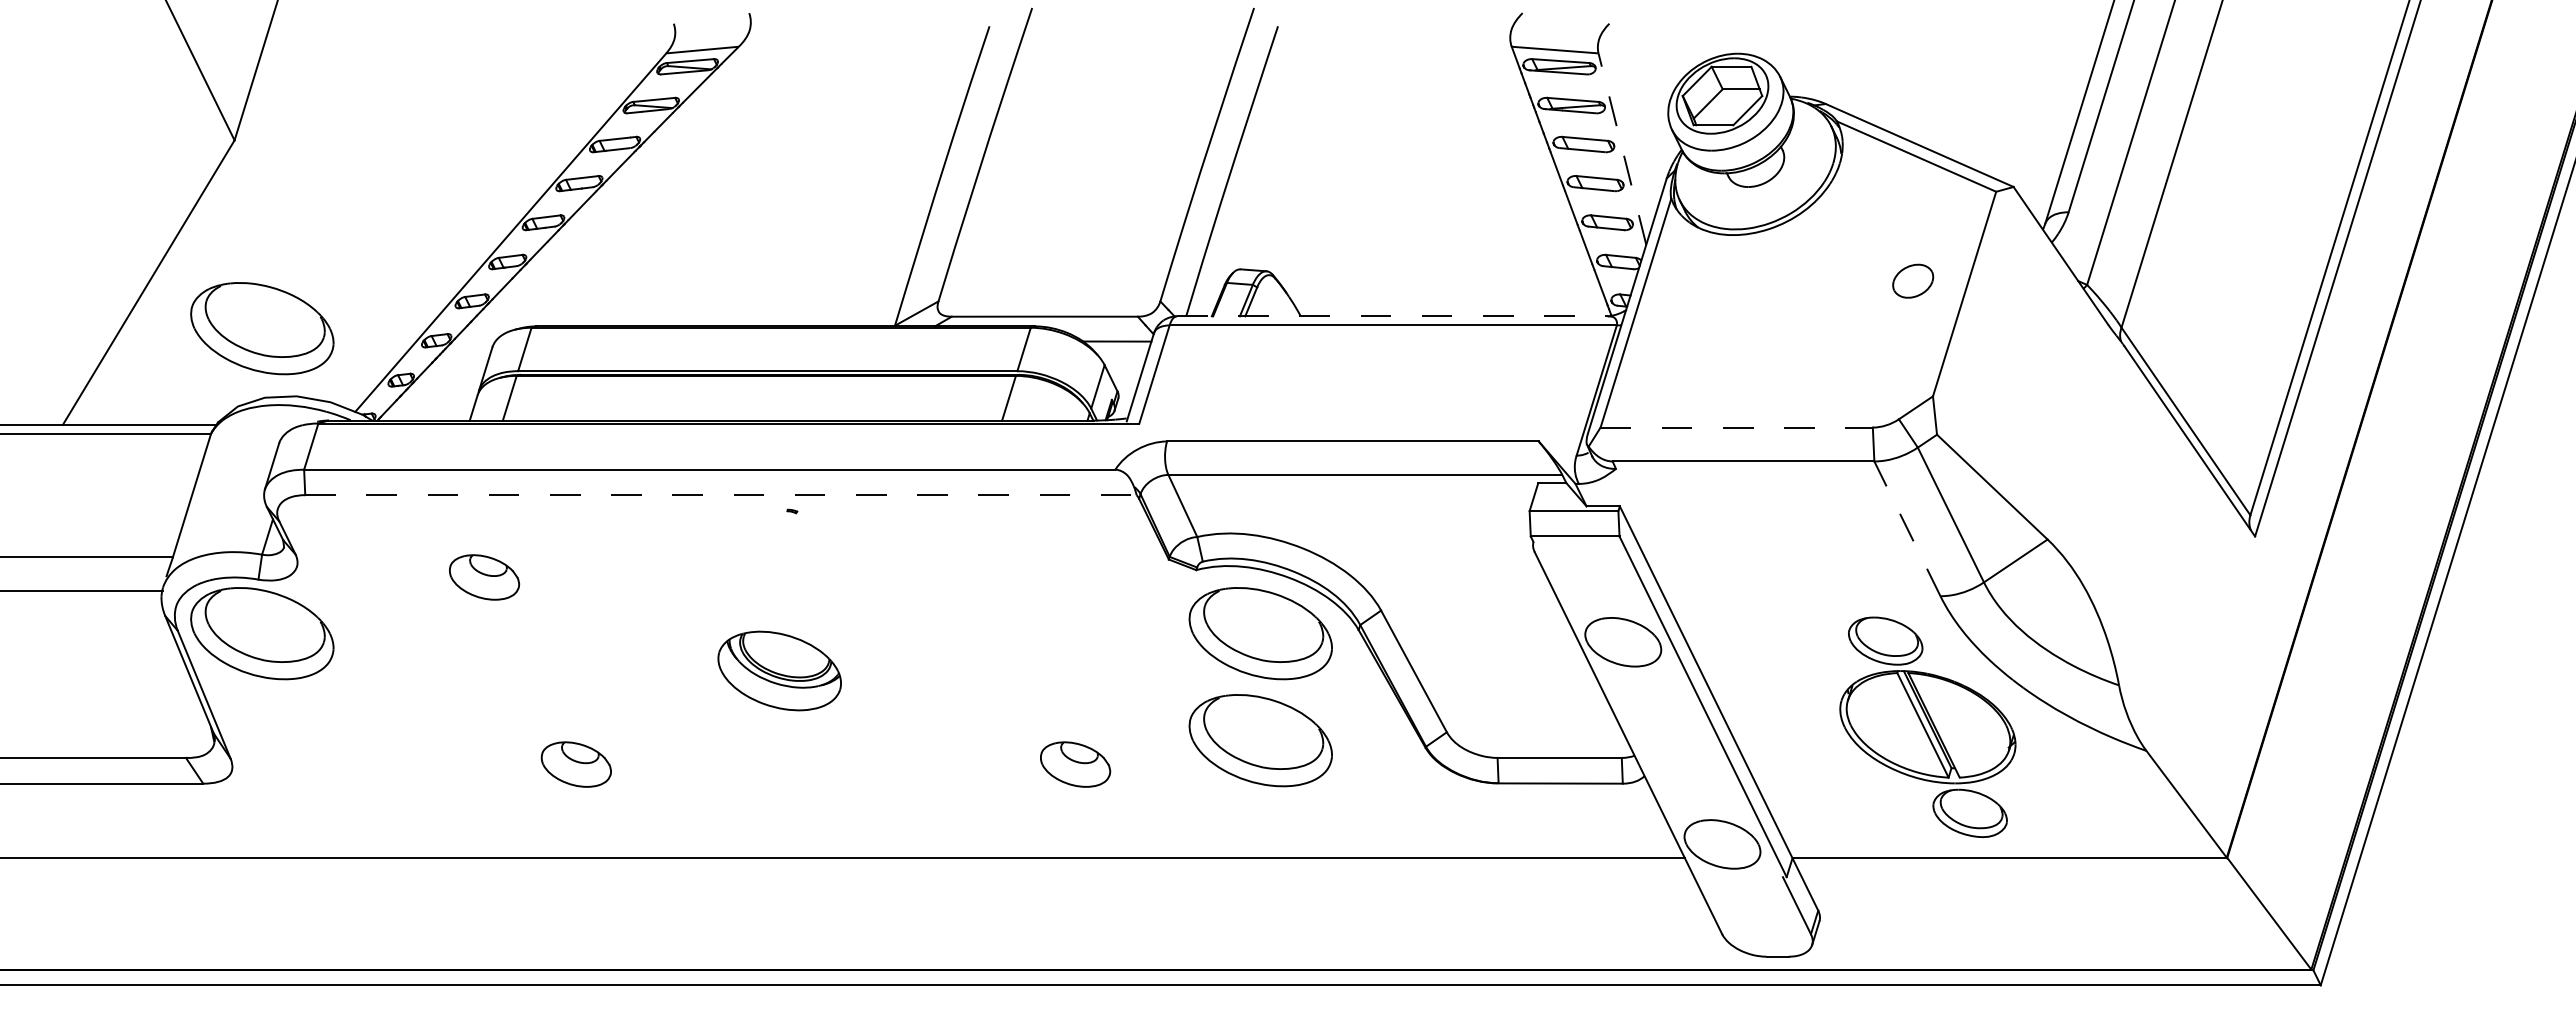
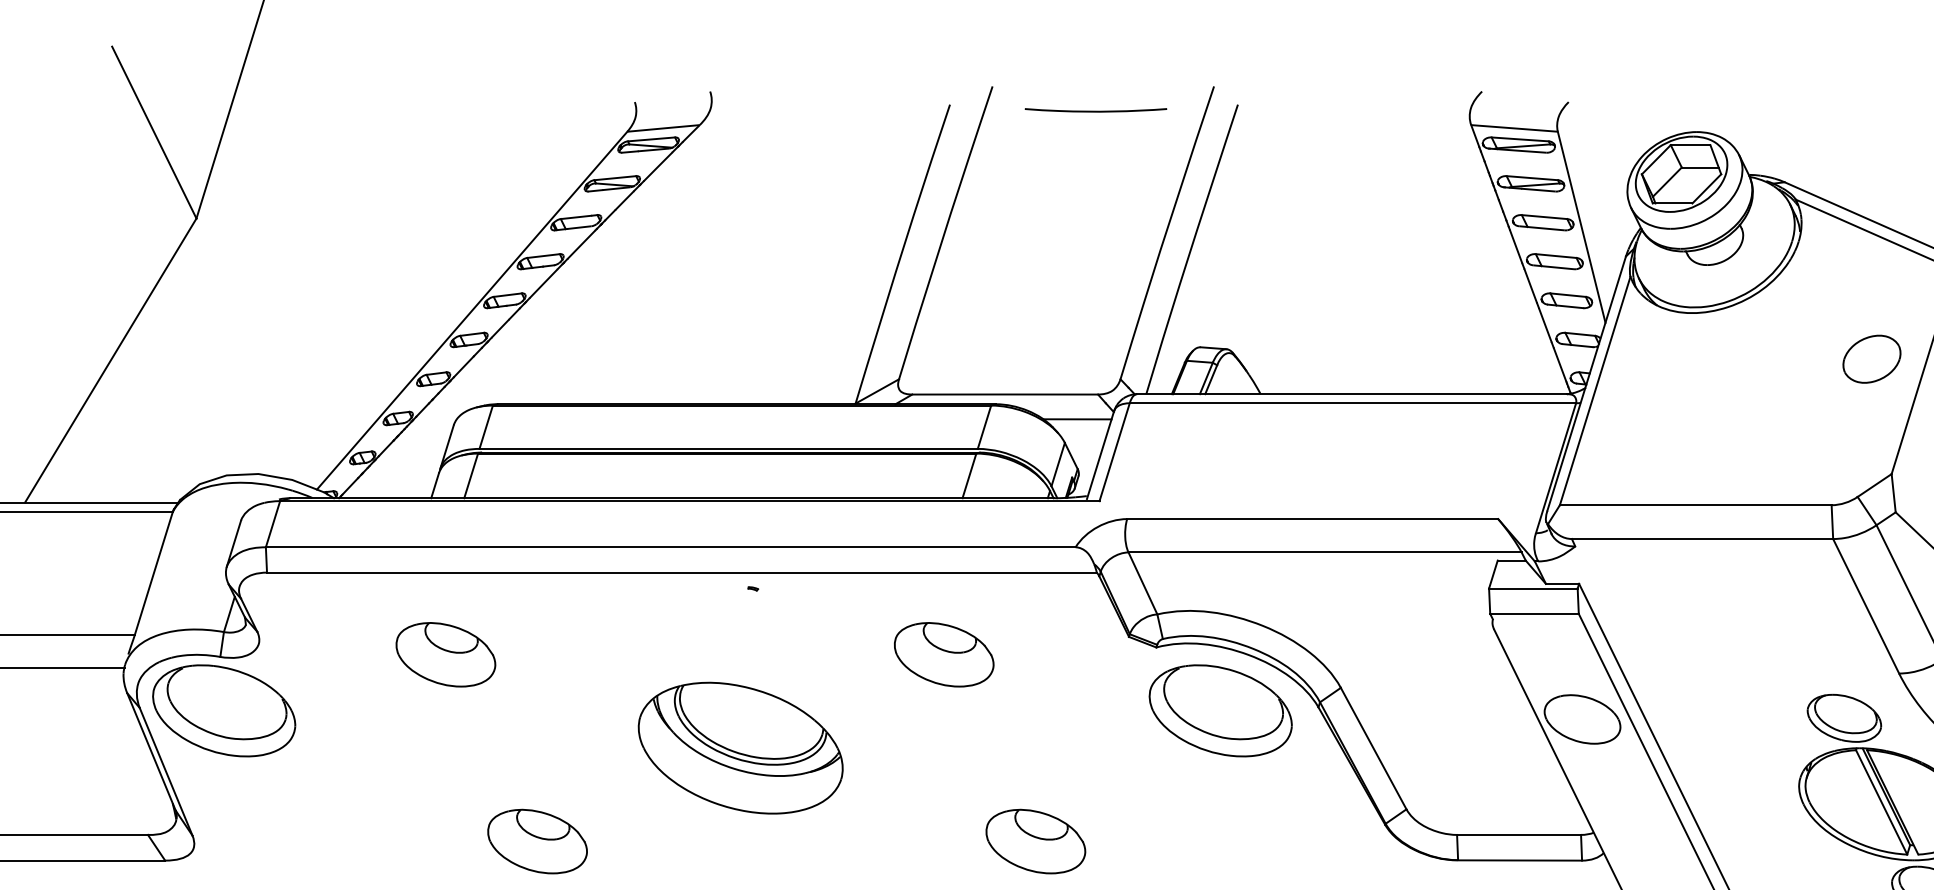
curve: (1135, 32) -> (1095, 110), added
line: (1622, 149) -> (1581, 227), dashed -> solid
part: (1912, 280) -> (1871, 358), size x1.43
line: (1392, 316) -> (1352, 394), dashed -> solid
part: (262, 328) -> (224, 406), removed
line: (1737, 427) -> (1696, 505), dashed -> solid
line: (720, 495) -> (681, 572), dashed -> solid
line: (1907, 528) -> (1866, 605), dashed -> solid
part: (484, 577) -> (445, 654), size x1.43
part: (983, 577) -> (943, 654), added
part: (779, 670) -> (740, 747), size x1.67
part: (1260, 740) -> (1220, 817), removed
part: (576, 764) -> (537, 841), size x1.43
part: (1075, 764) -> (1035, 841), size x1.43

